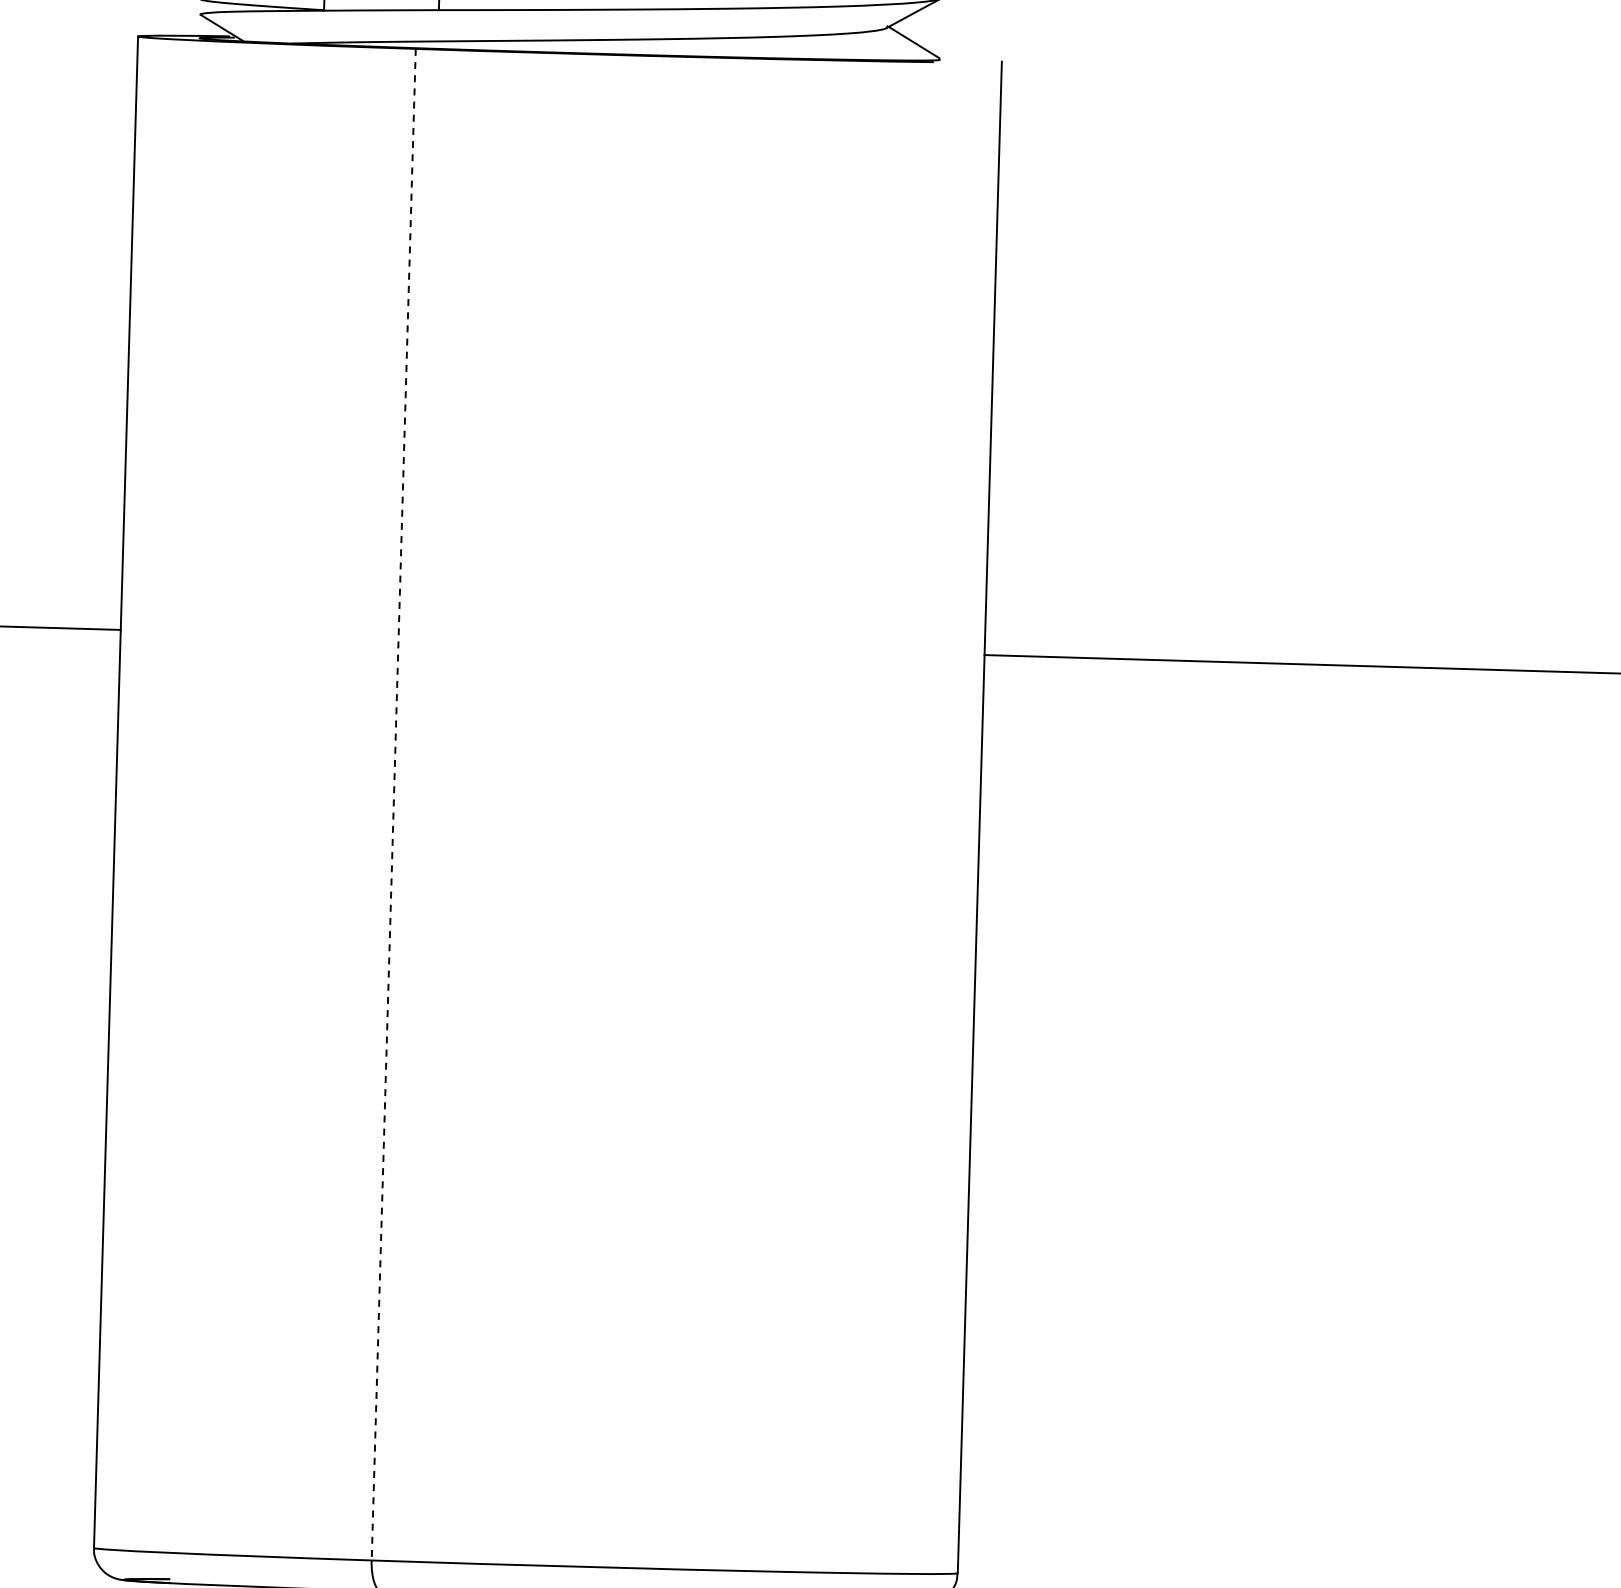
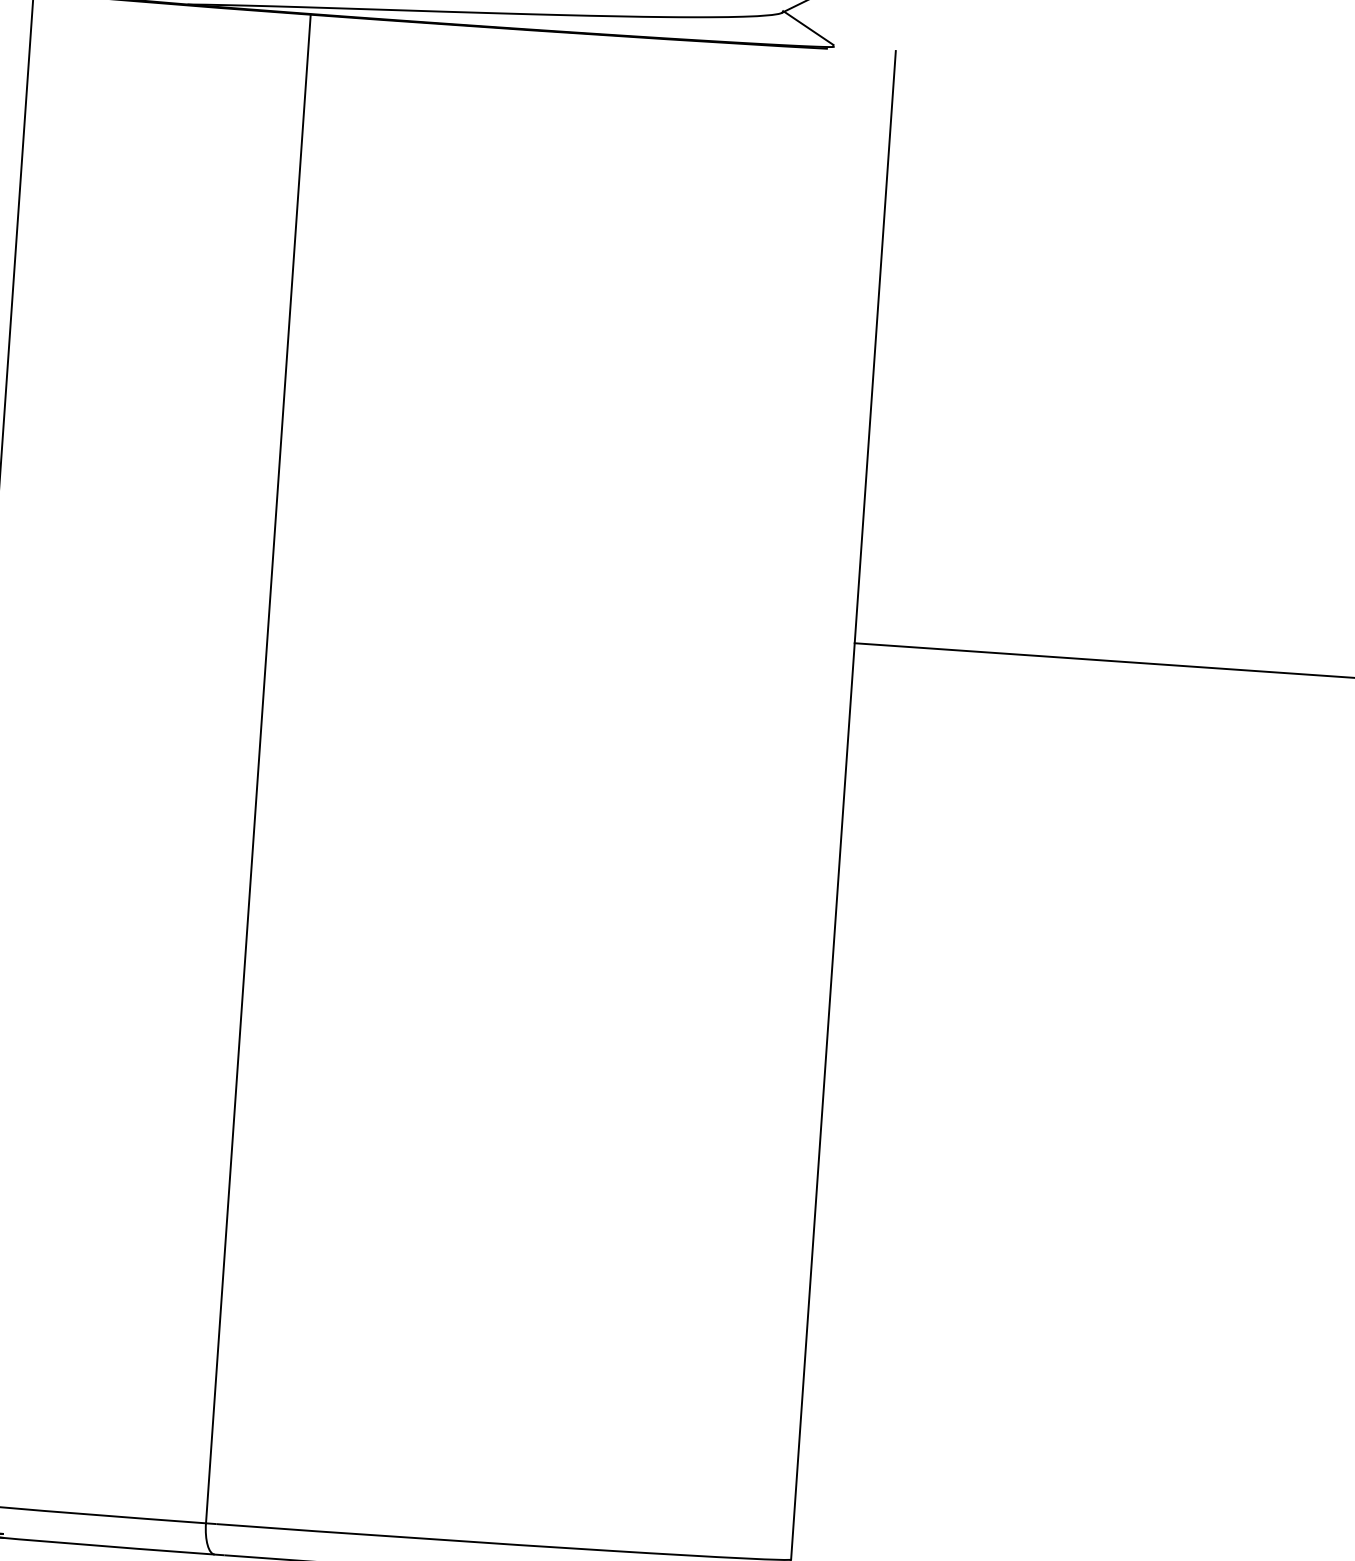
line: (393, 805) -> (258, 769), dashed -> solid

